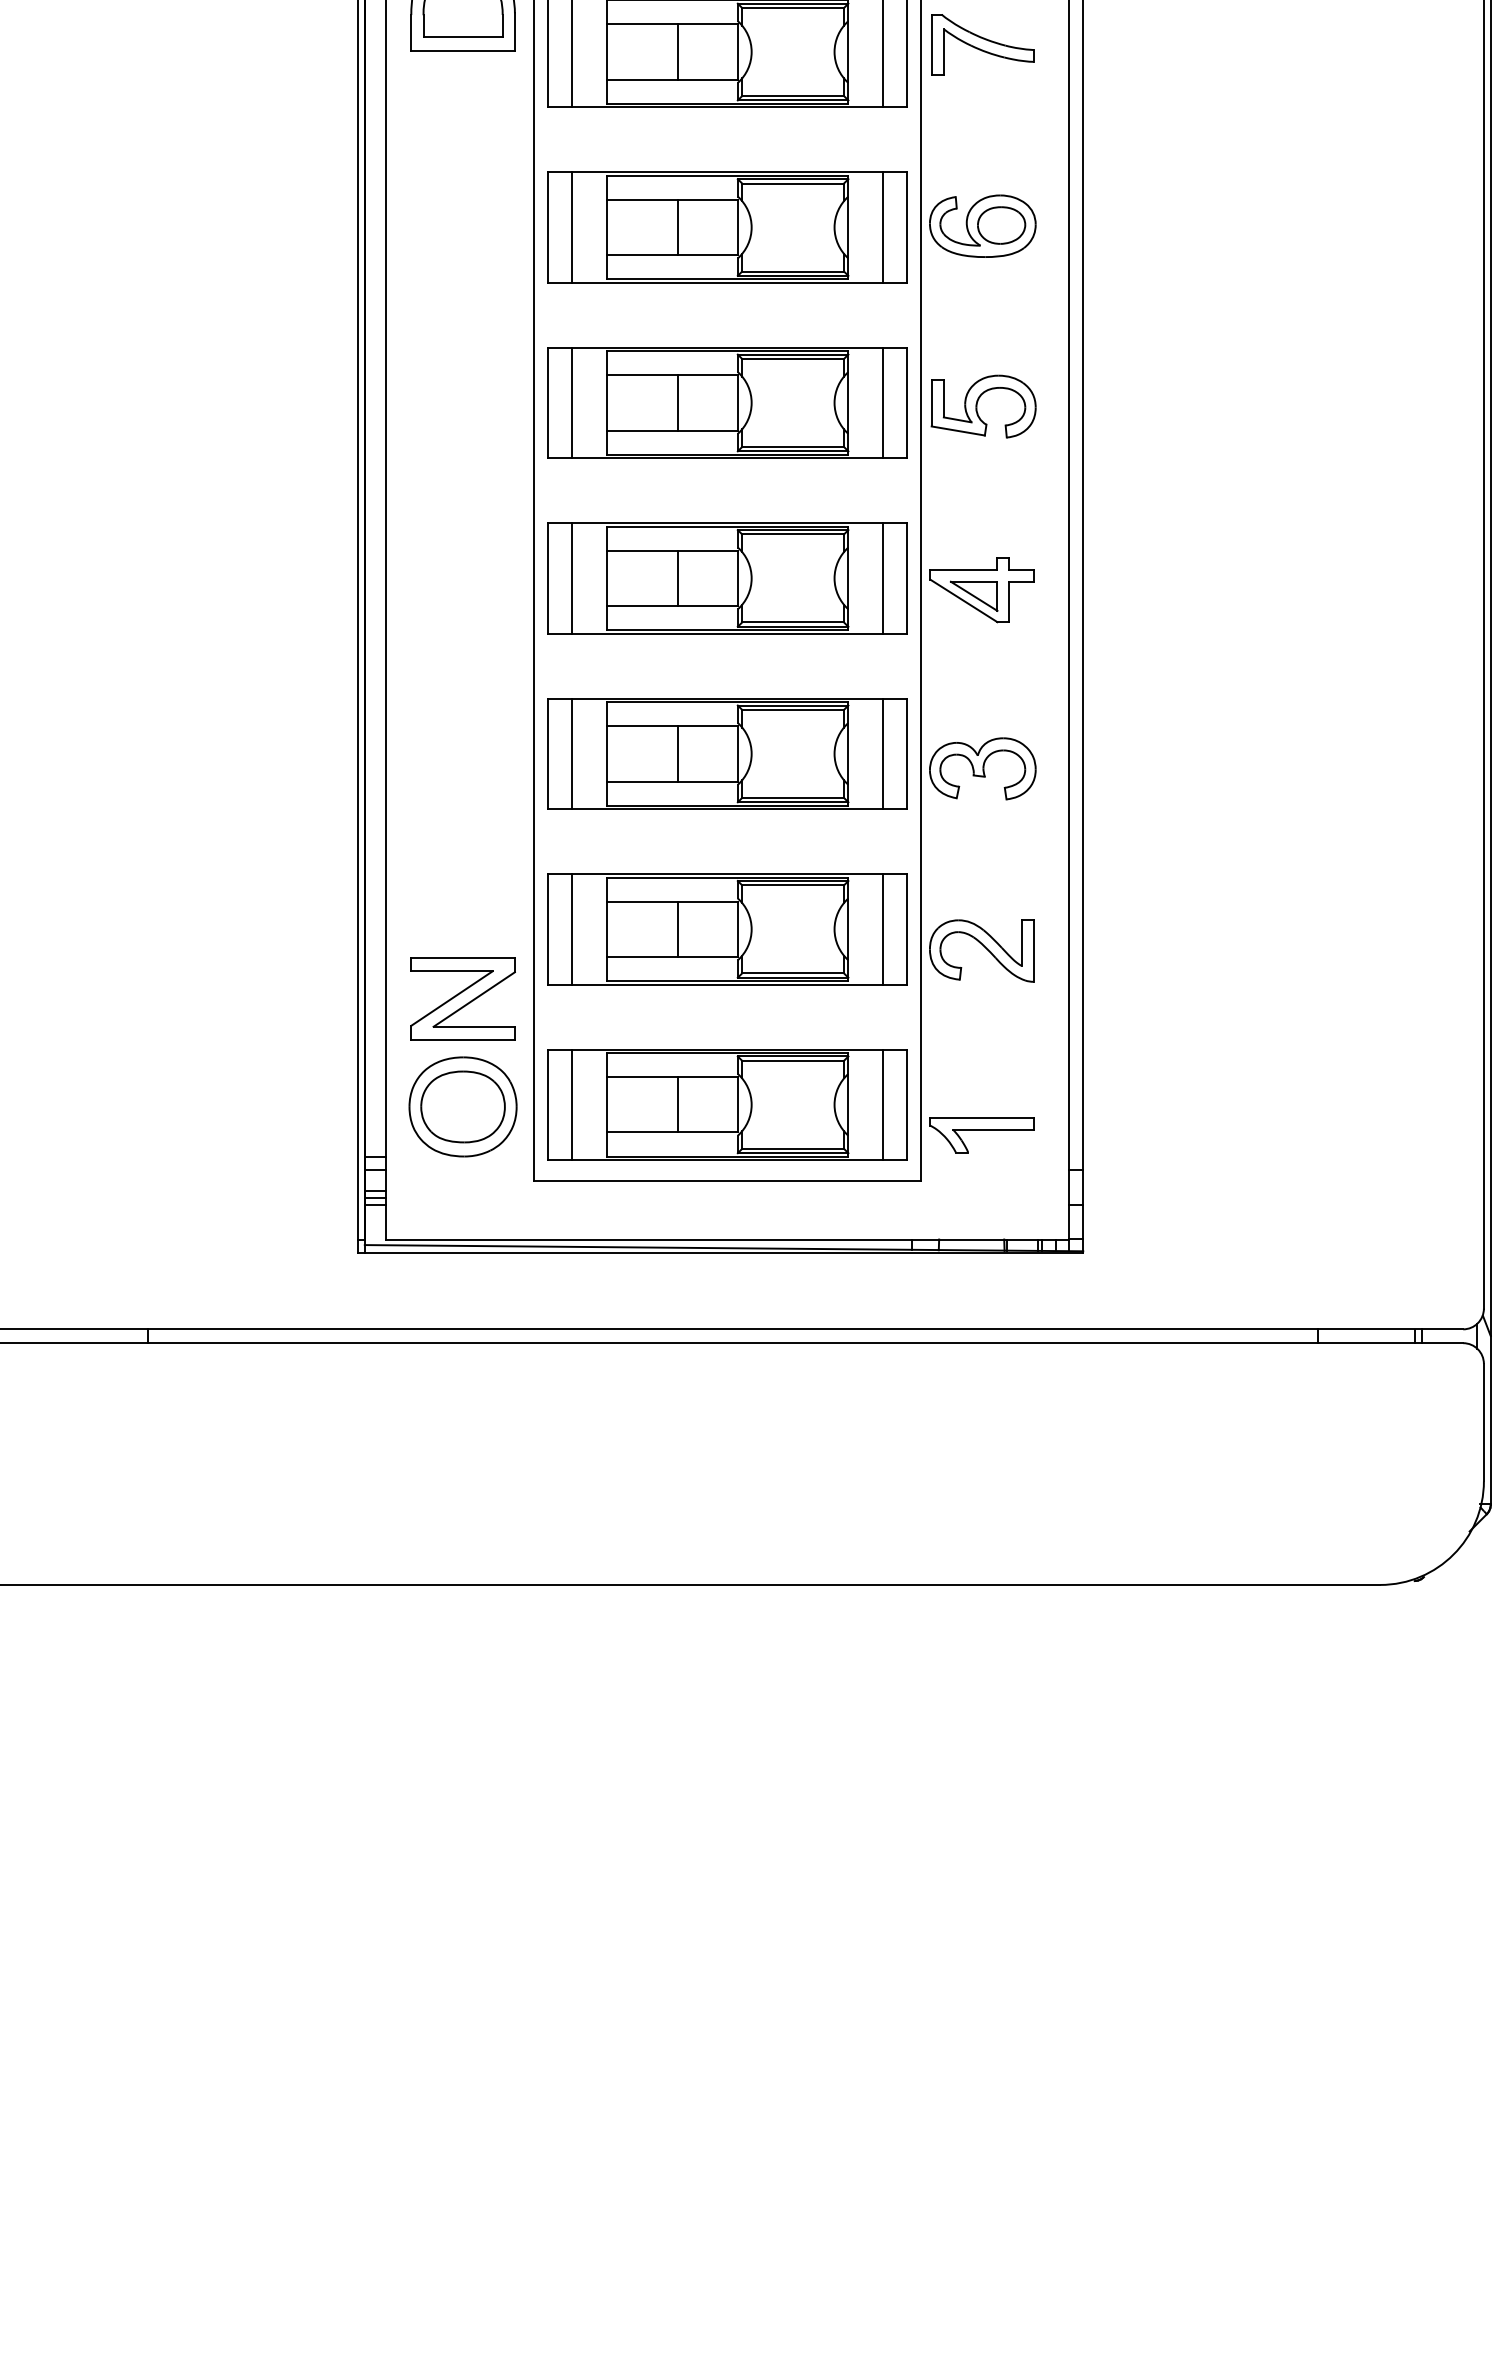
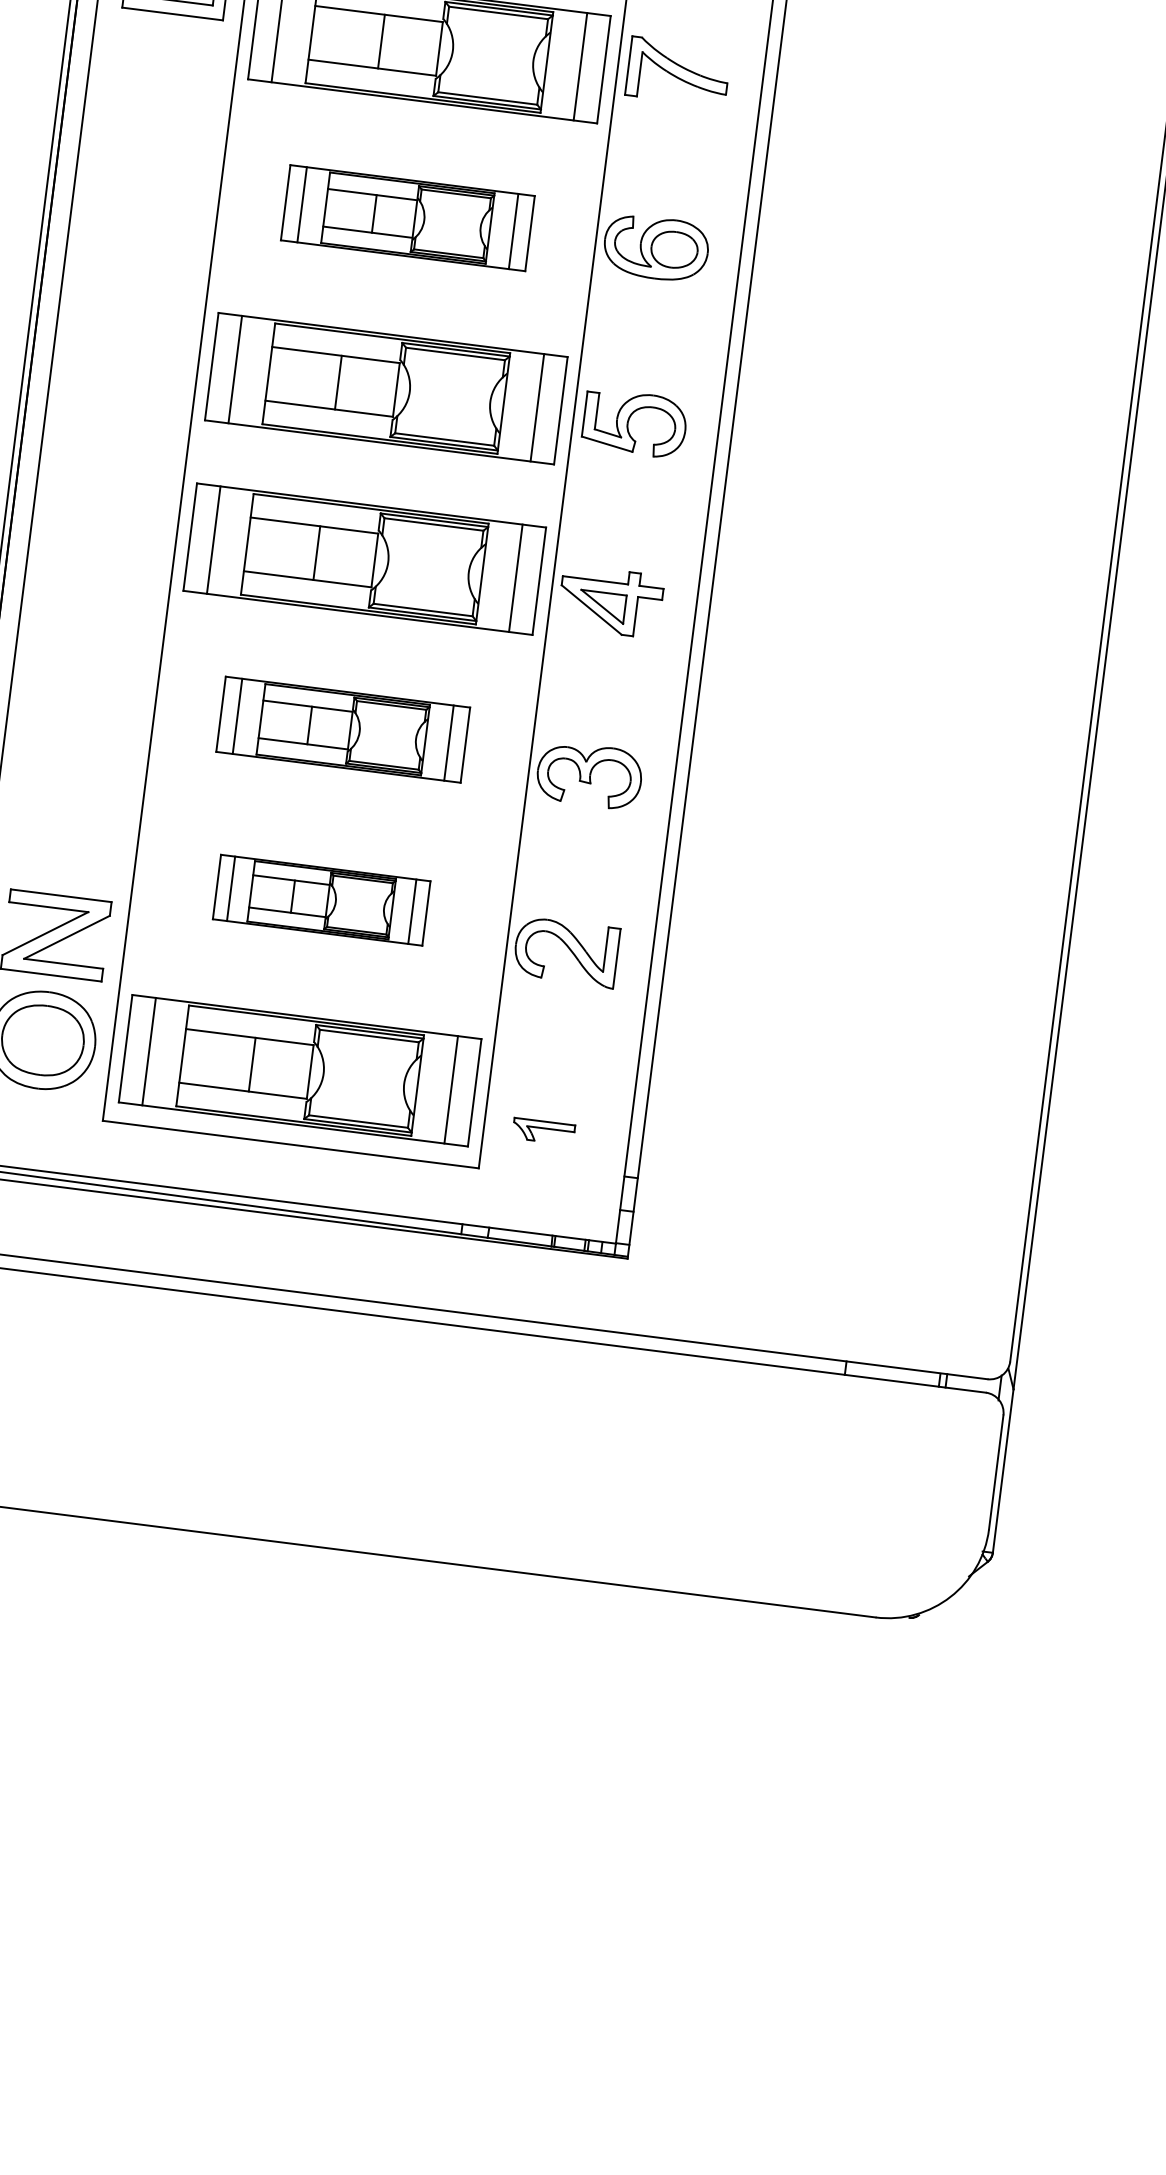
part: (727, 227) -> (407, 218), size x0.7
part: (727, 753) -> (343, 729), size x0.7
part: (727, 929) -> (321, 900), size x0.6
part: (981, 1135) -> (543, 1131), size x0.6

